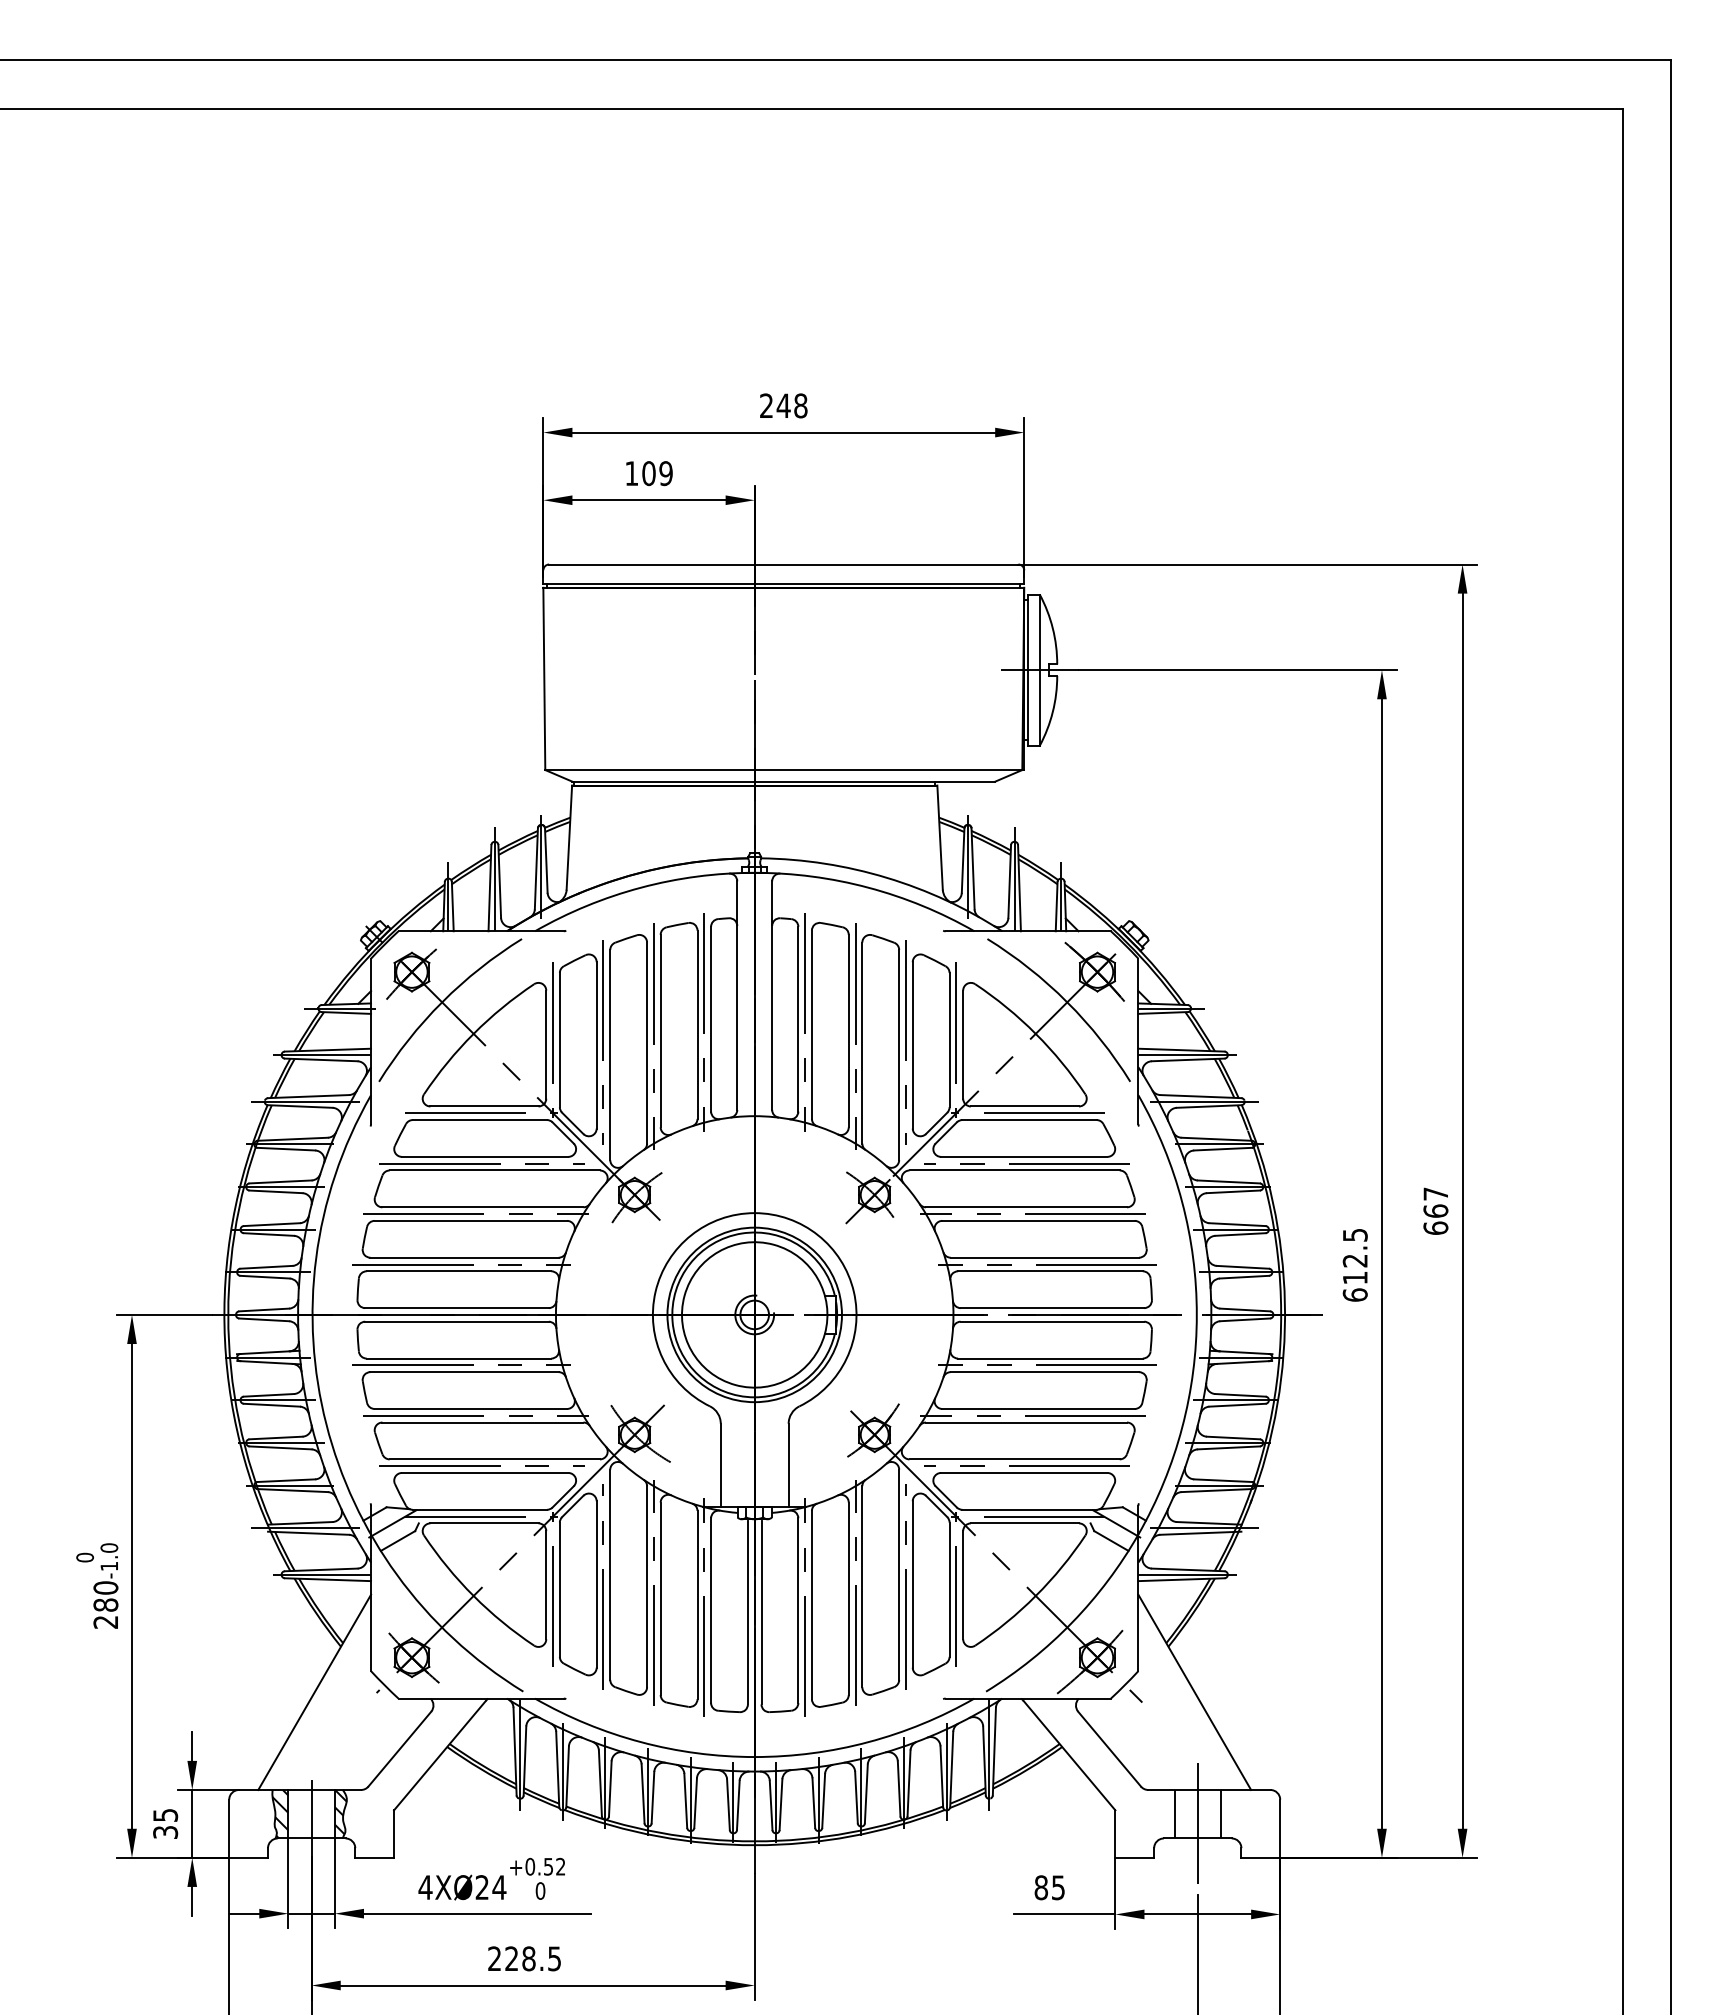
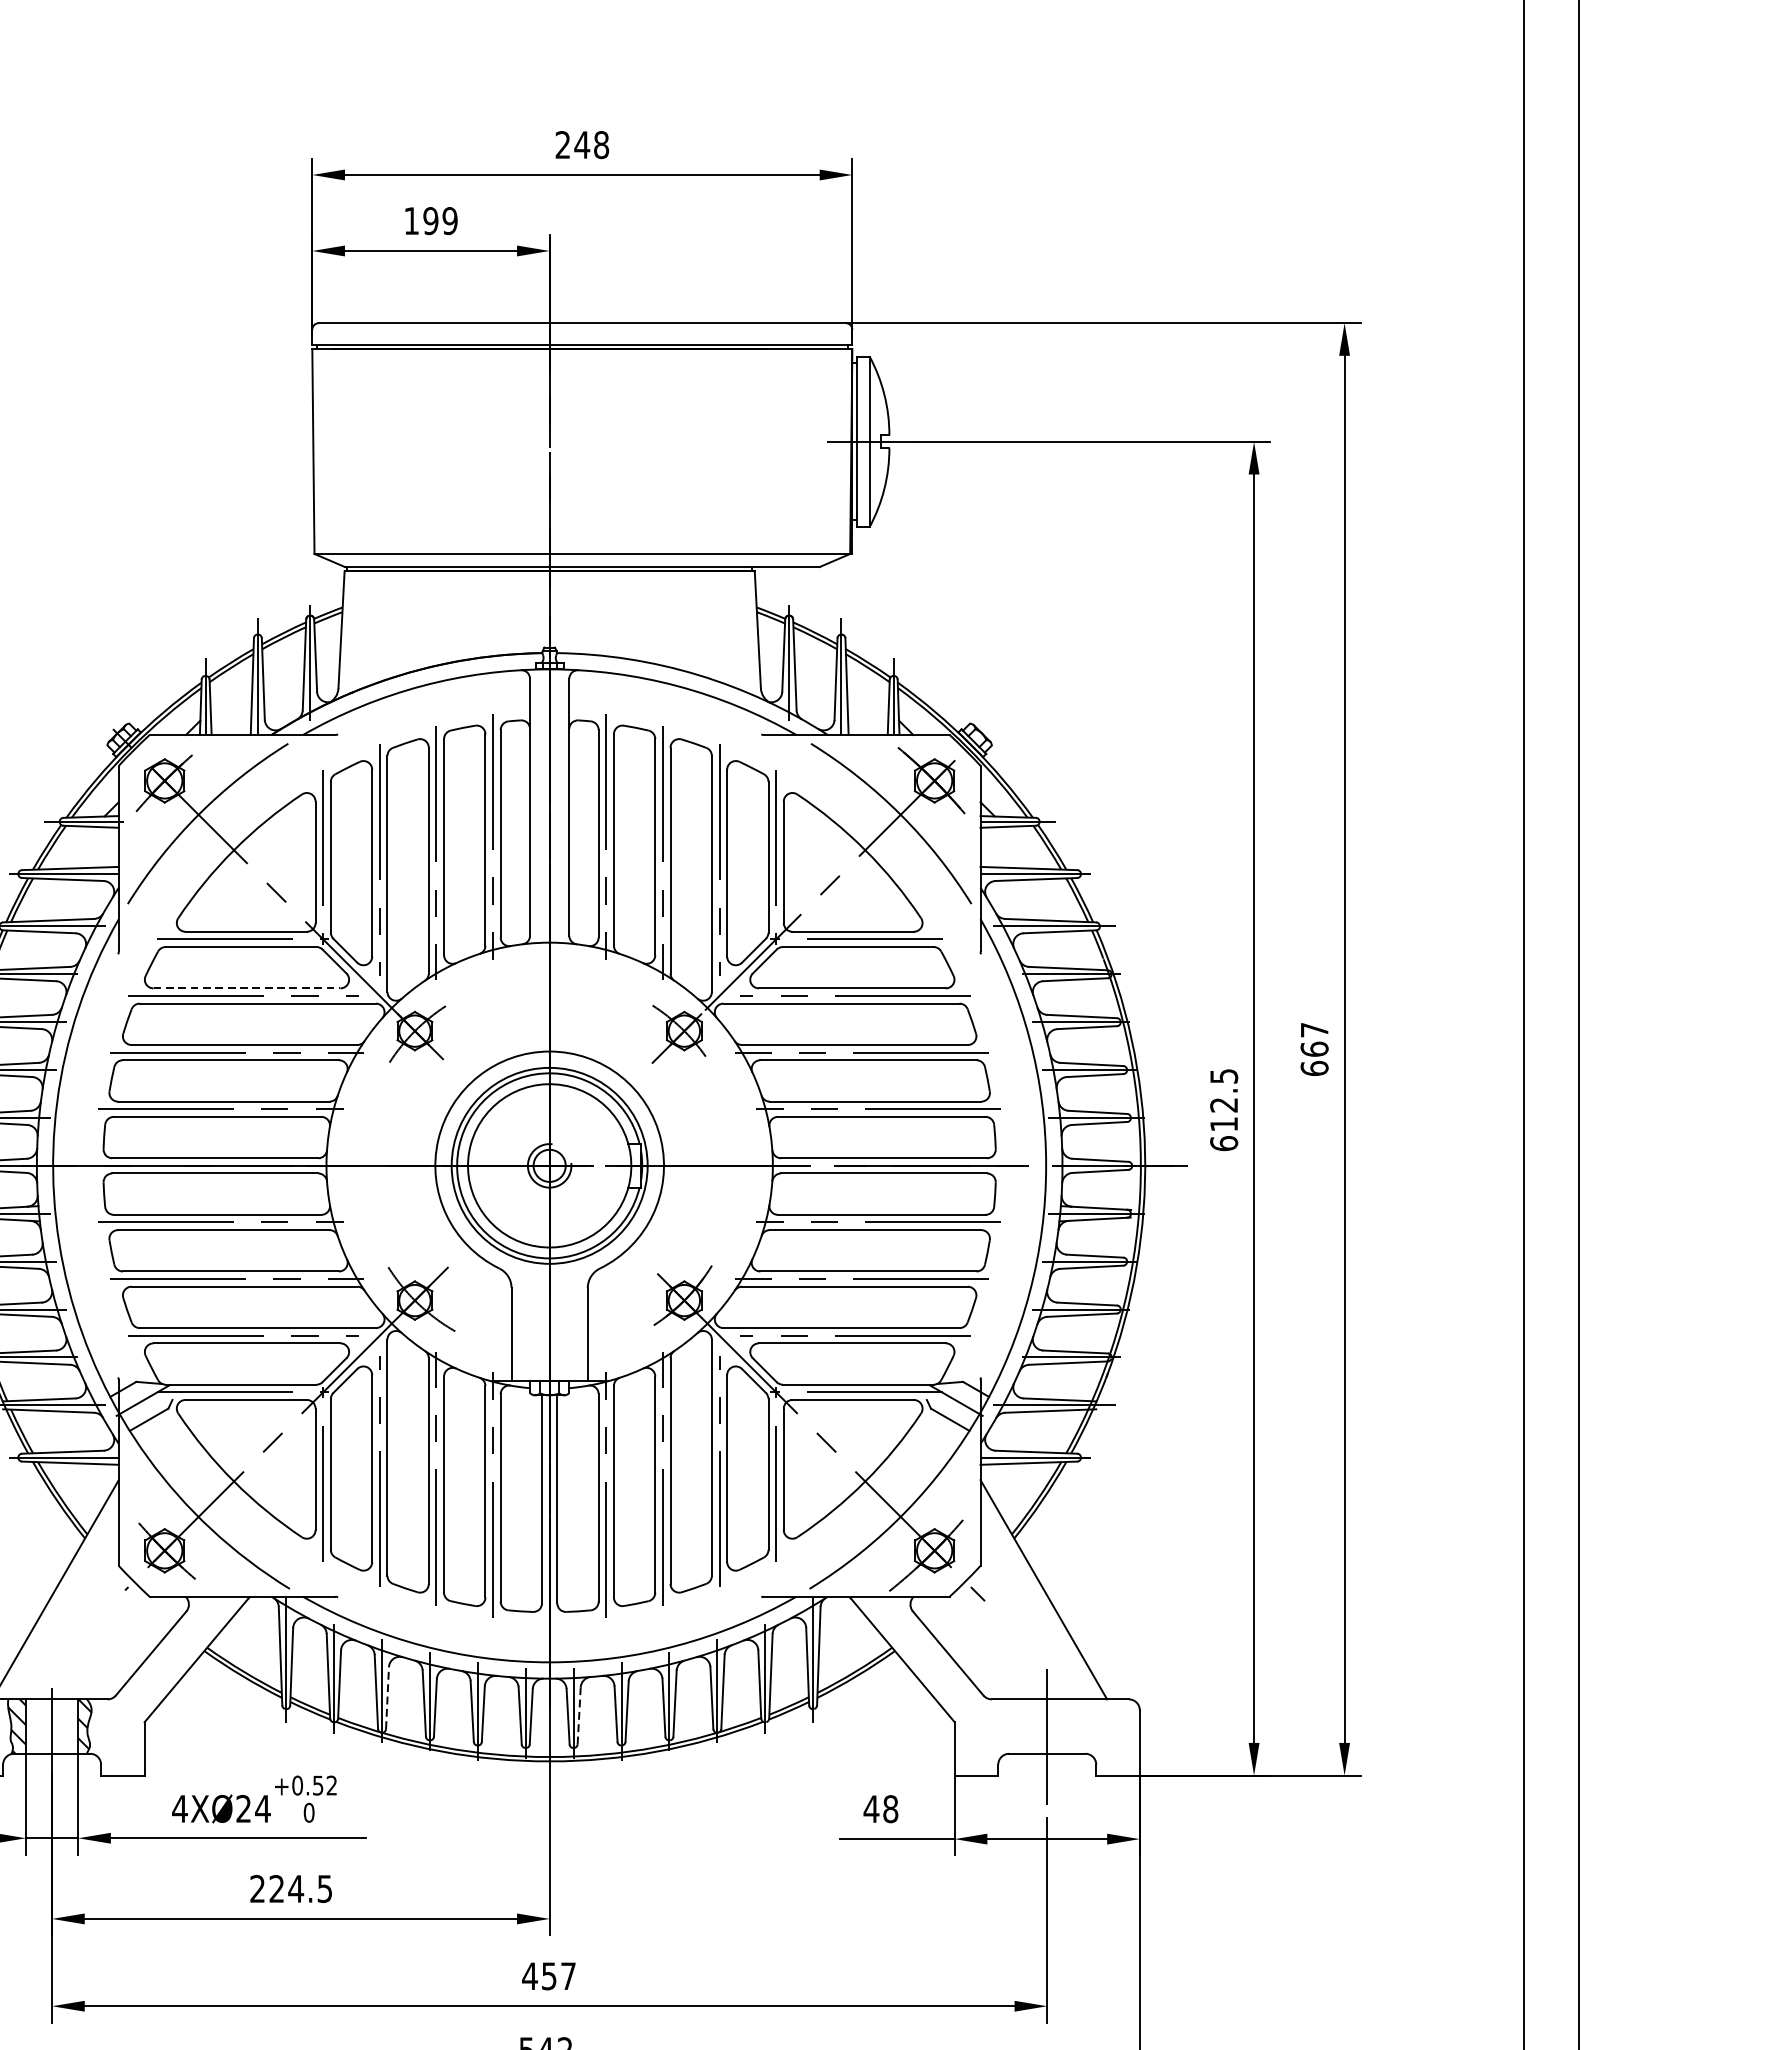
text: (648, 473) -> (430, 220), 109 -> 199
line: (485, 1156) -> (247, 987), solid -> dashed
line: (610, 1788) -> (387, 1697), solid -> dashed
line: (781, 1804) -> (579, 1715), solid -> dashed
line: (1174, 1813) -> (1021, 1725), removed
line: (1221, 1813) -> (1073, 1725), removed
text: (1049, 1887) -> (880, 1808), 85 -> 48
text: (528, 1958) -> (295, 1888), 228.5 -> 224.5

